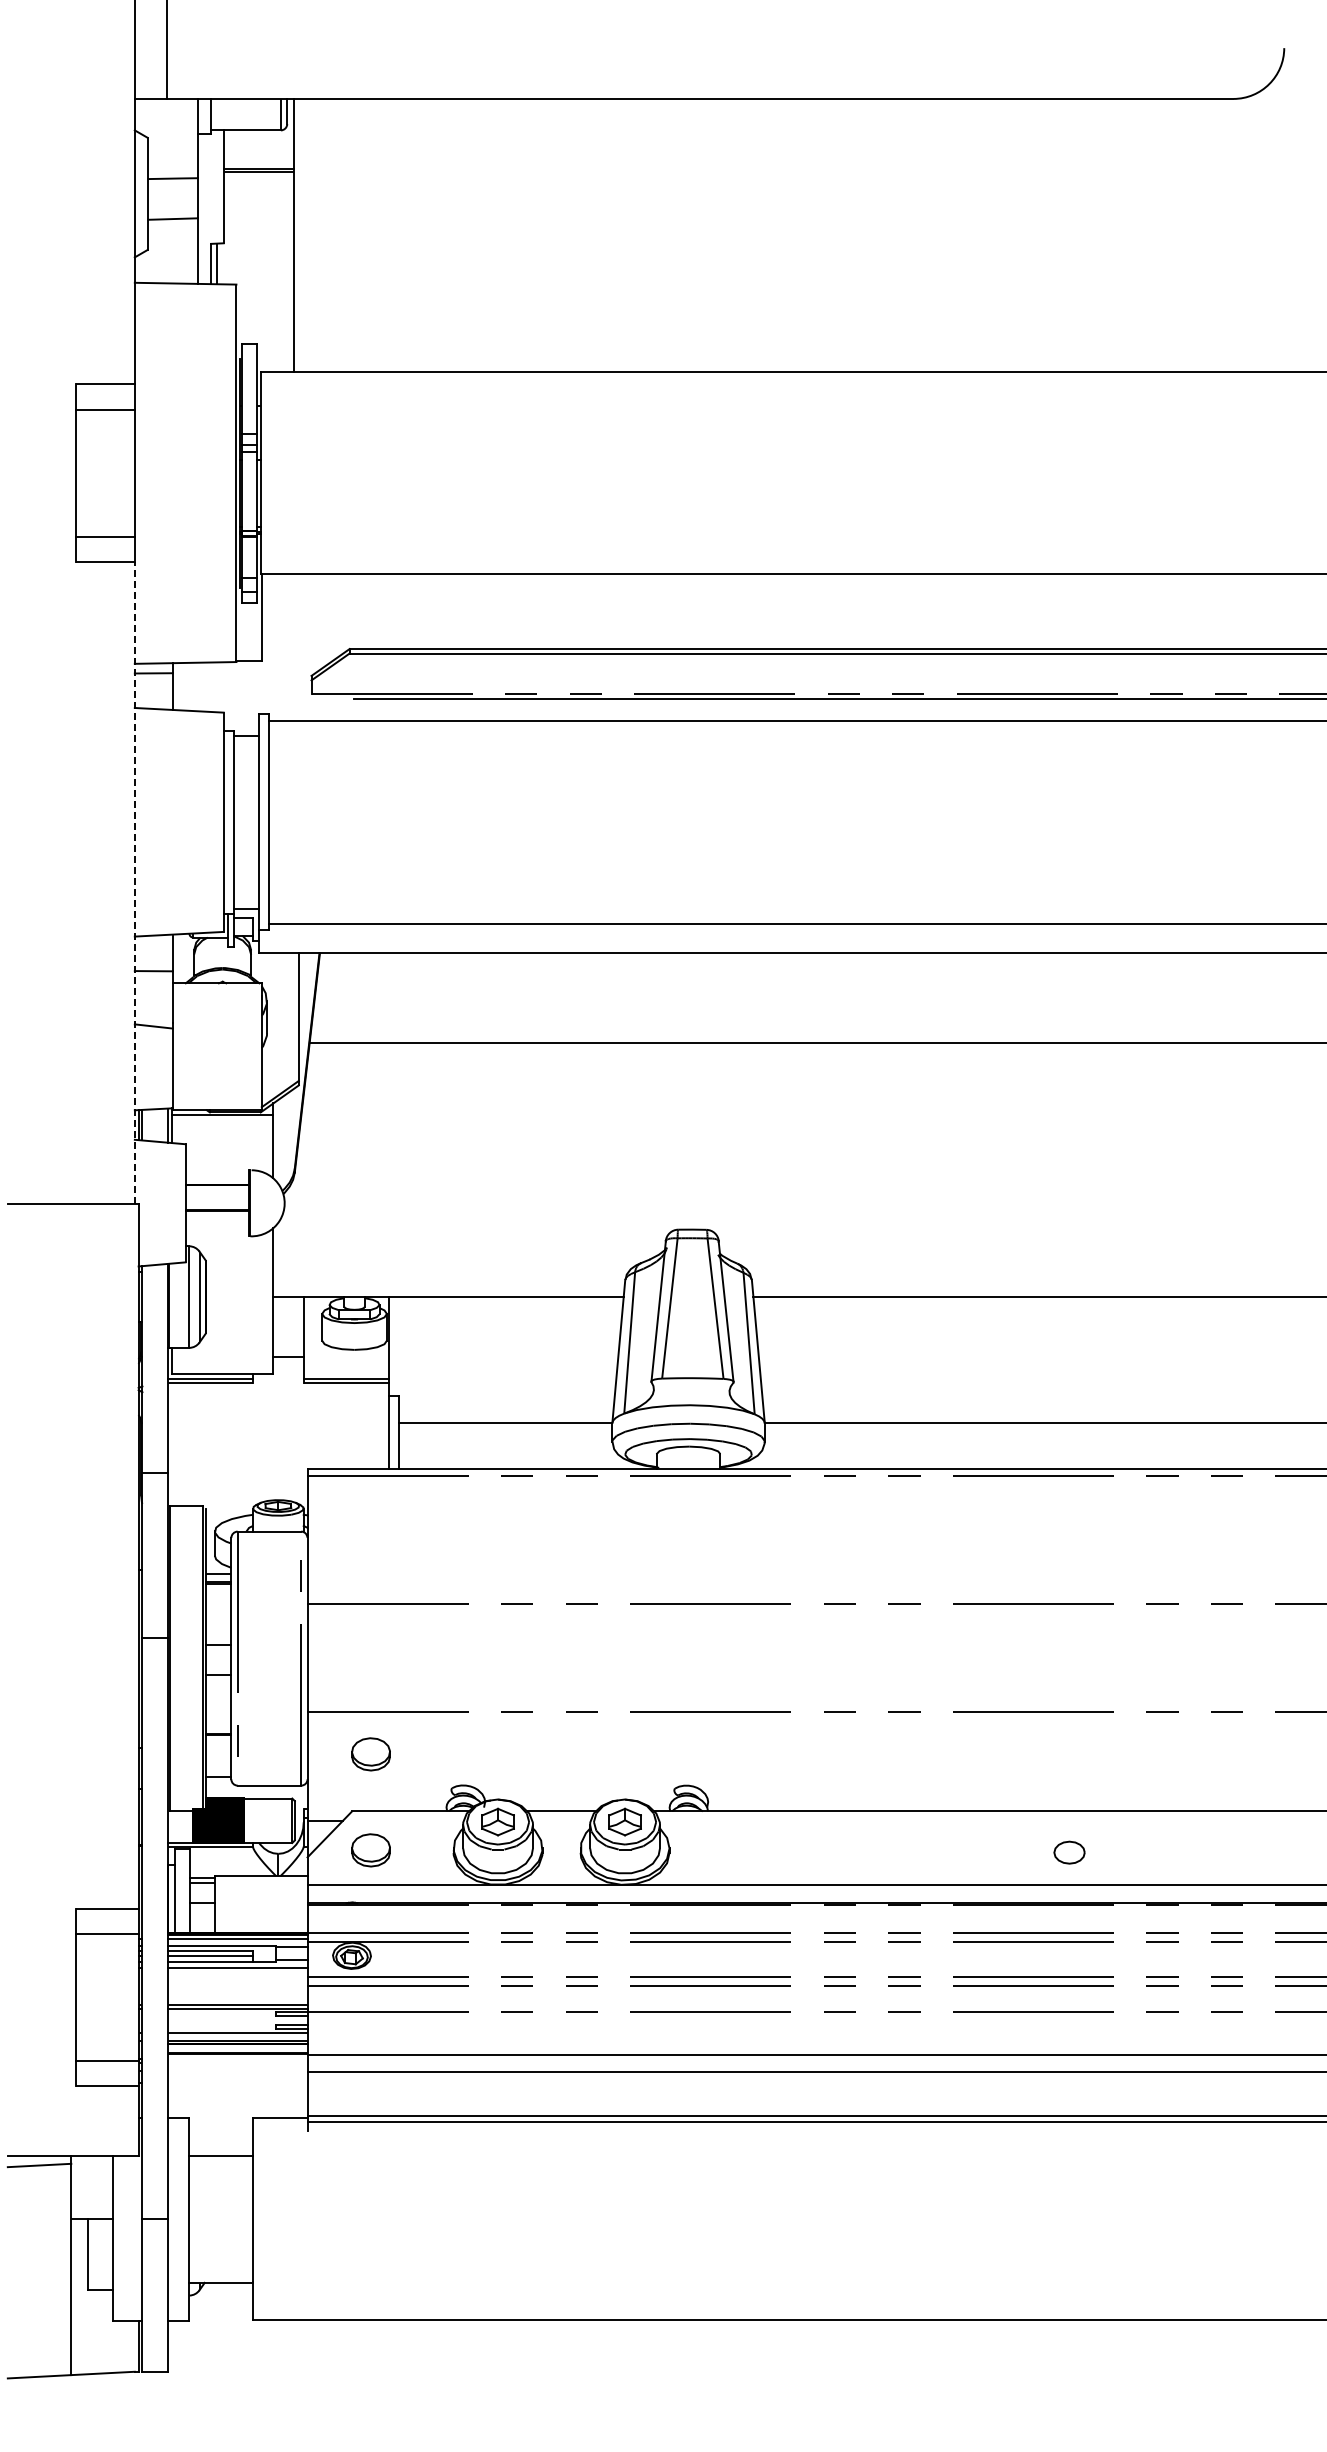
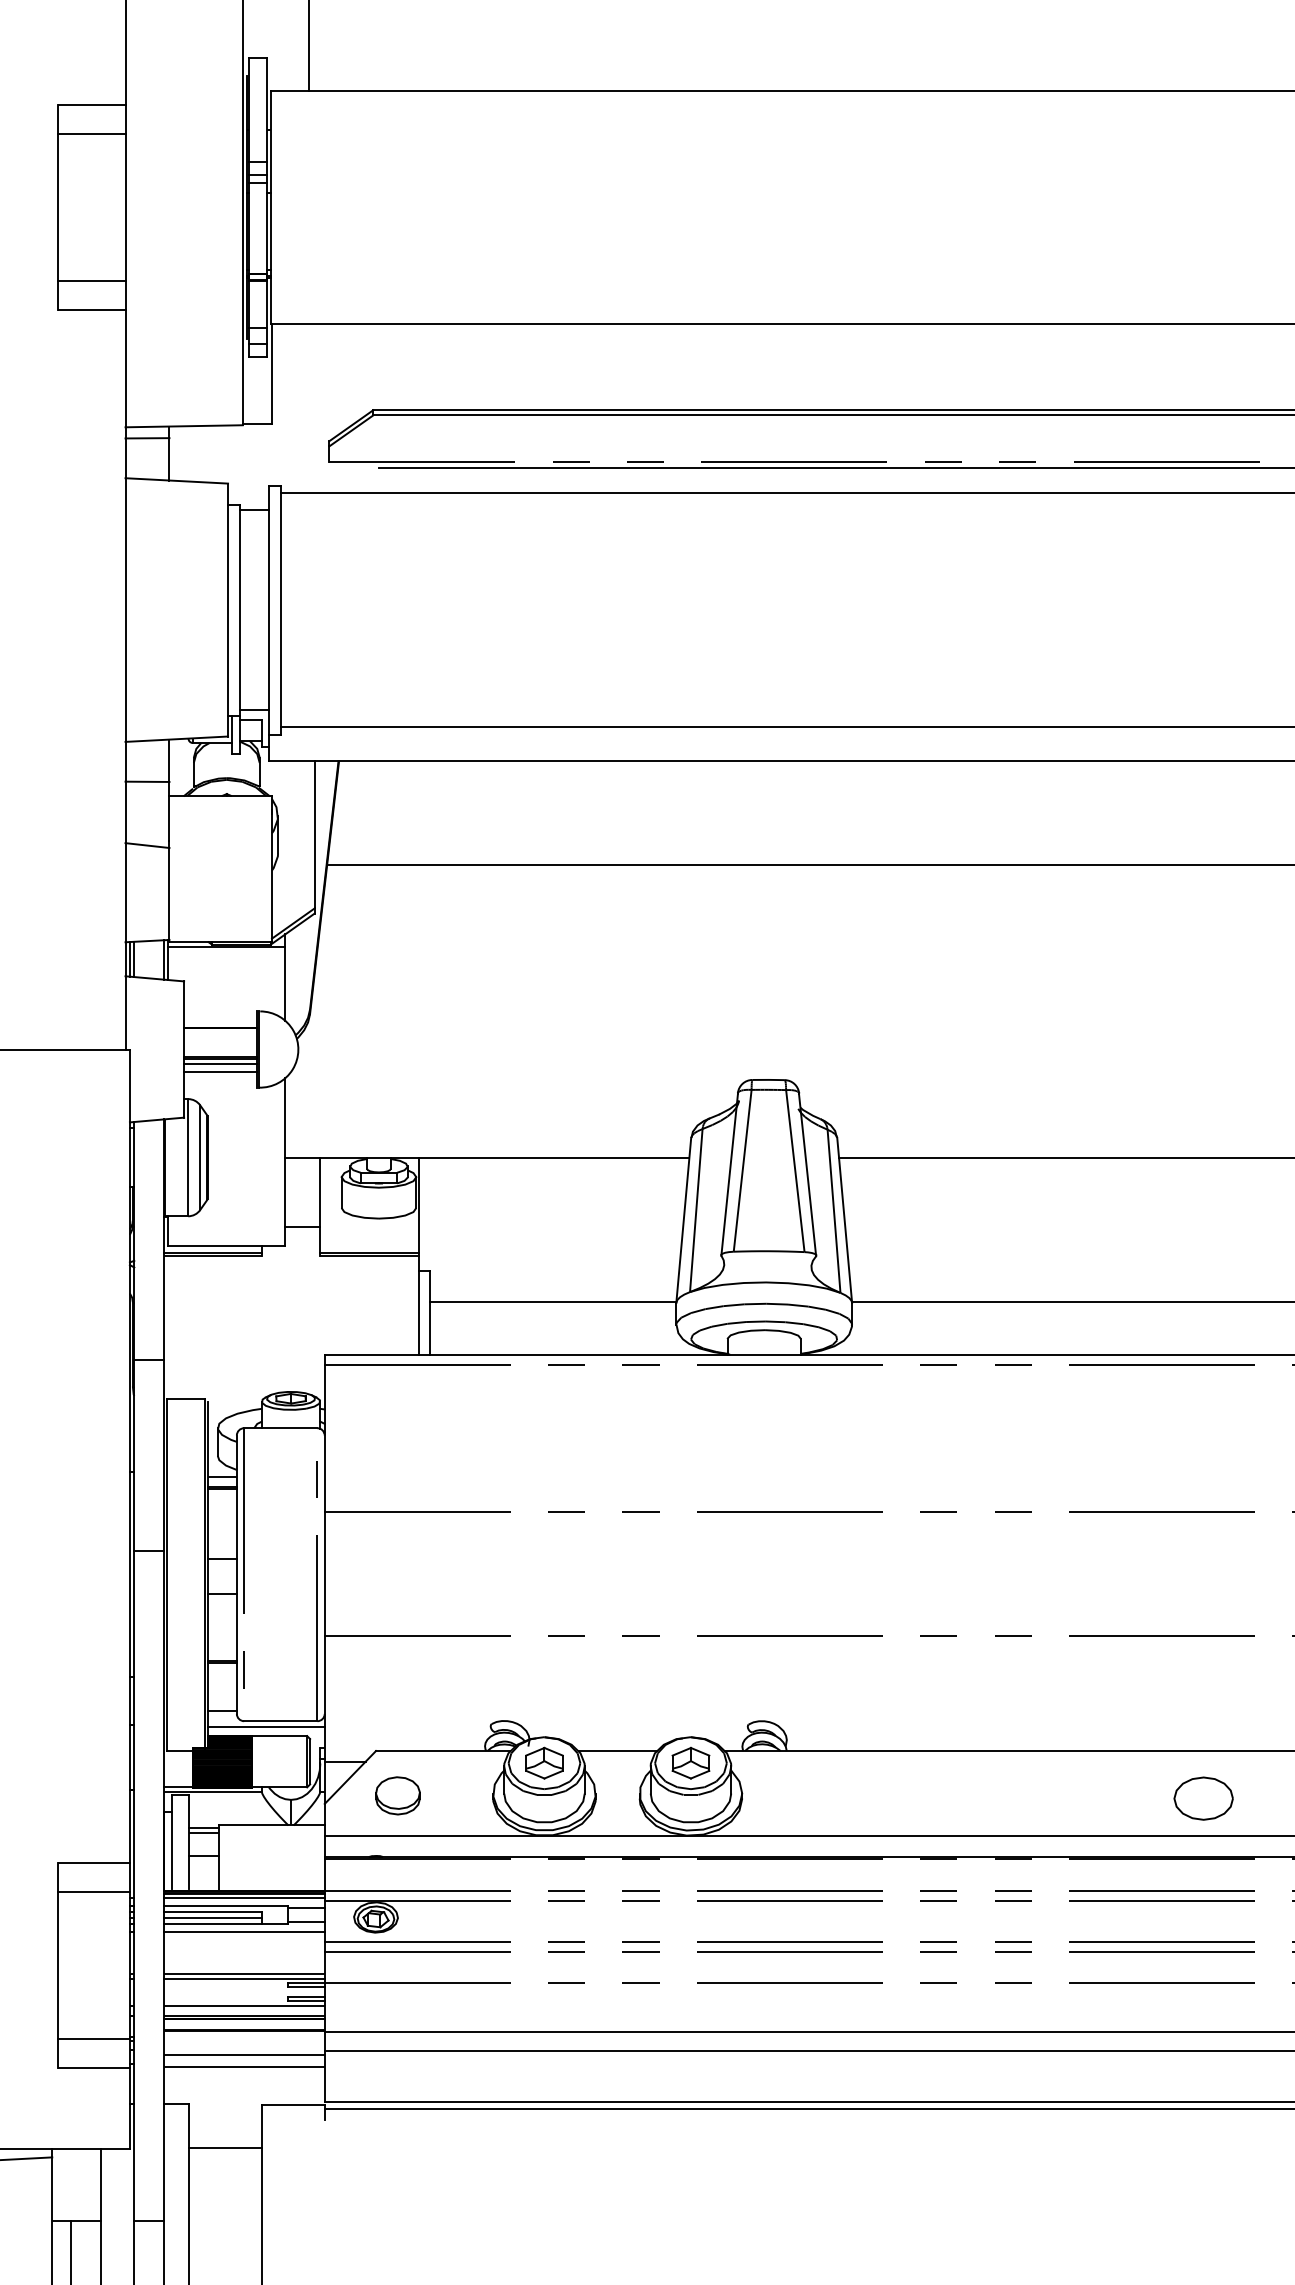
line: (134, 882) -> (125, 679), dashed -> solid
line: (217, 1215) -> (220, 1063), added
line: (217, 1222) -> (220, 1071), added
part: (370, 1754) -> (397, 1685), removed
line: (256, 1790) -> (265, 1726), added
part: (1069, 1852) -> (1203, 1798), size x1.67
line: (237, 2074) -> (243, 2054), added
line: (237, 2085) -> (243, 2067), added

